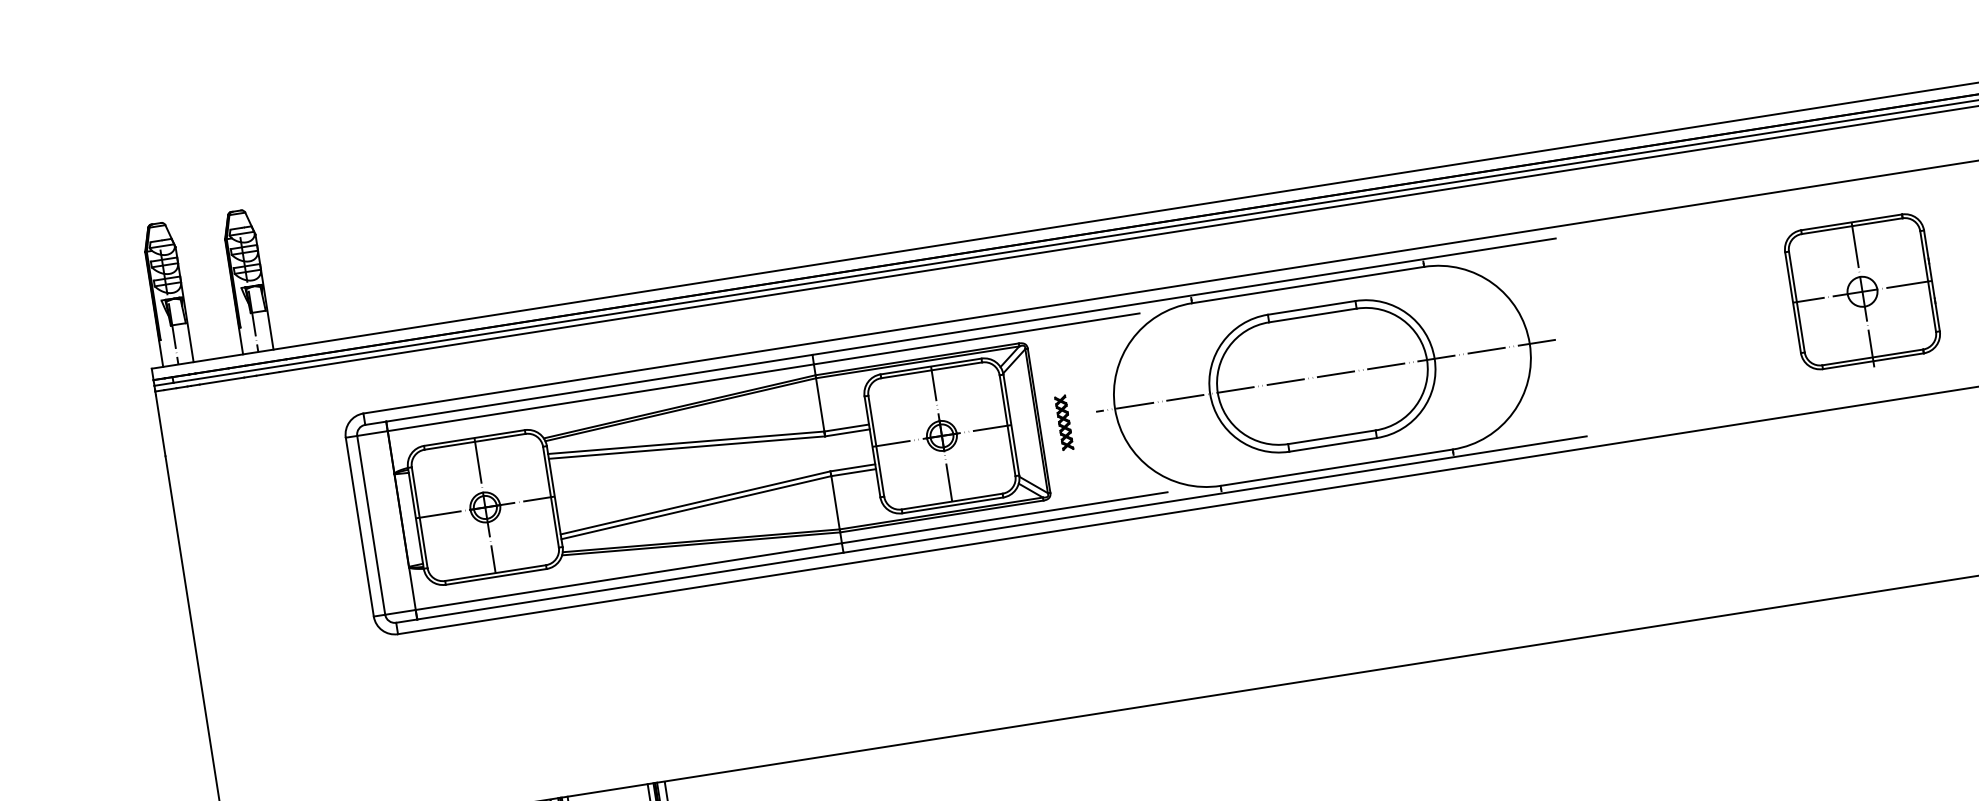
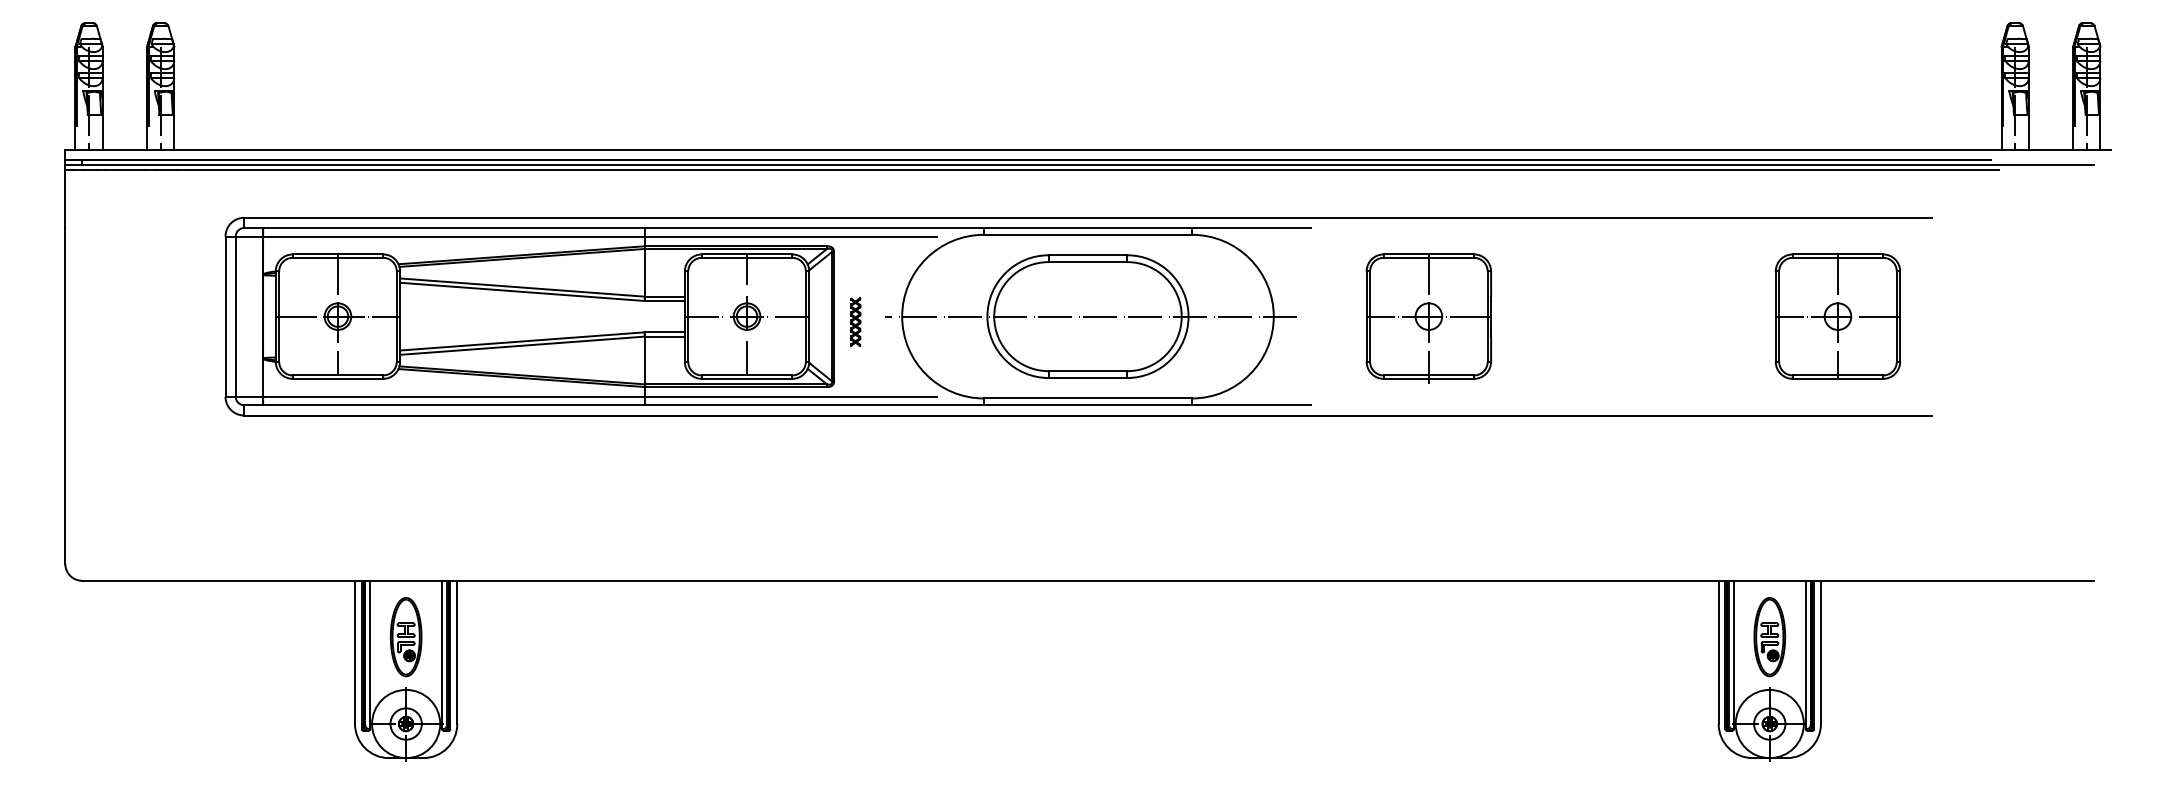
part: (1862, 293) -> (1428, 318), moved

